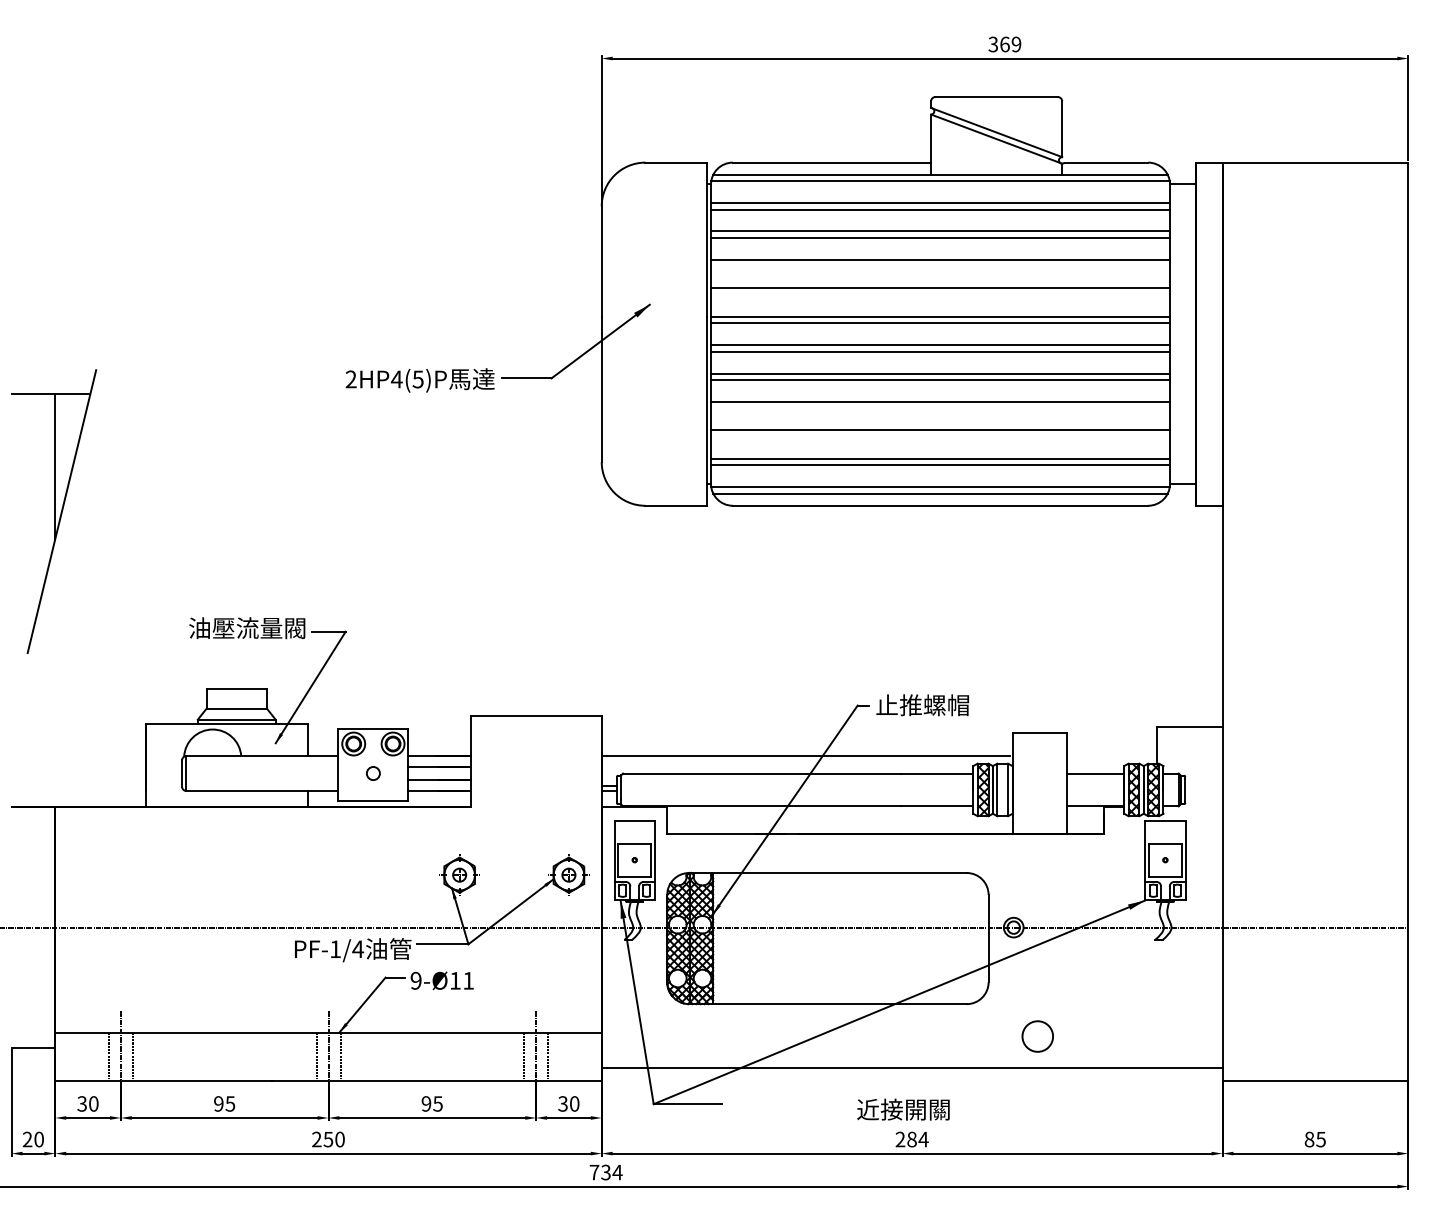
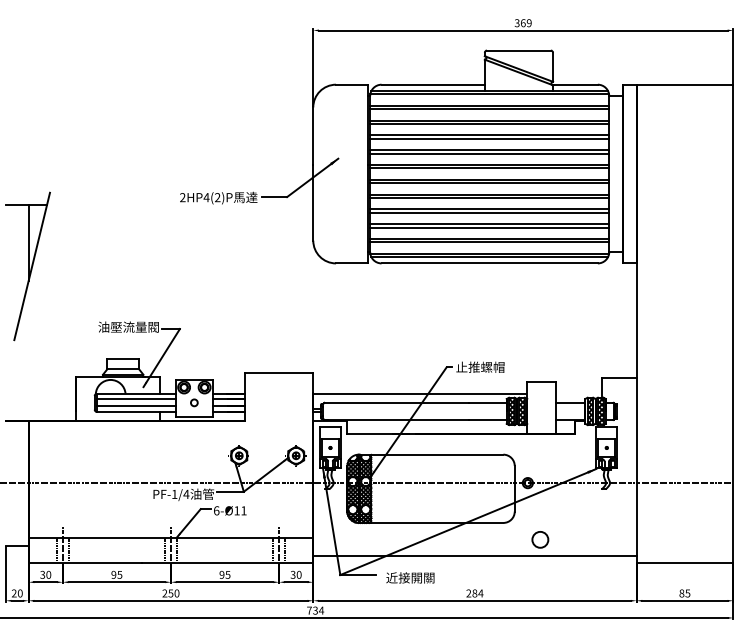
line: (940, 265) -> (489, 138), added
line: (940, 294) -> (489, 153), added
text: (417, 379) -> (217, 197), 2HP4(5)P -> 2HP4(2)P
line: (940, 407) -> (489, 212), added
line: (940, 436) -> (489, 227), added
line: (262, 767) -> (136, 399), added
line: (262, 780) -> (136, 406), added
hatch: (1001, 790) -> (521, 411), added
text: (415, 980) -> (216, 510), 9-Ø11 -> 6-Ø11
text: (903, 1108) -> (410, 577), moved

